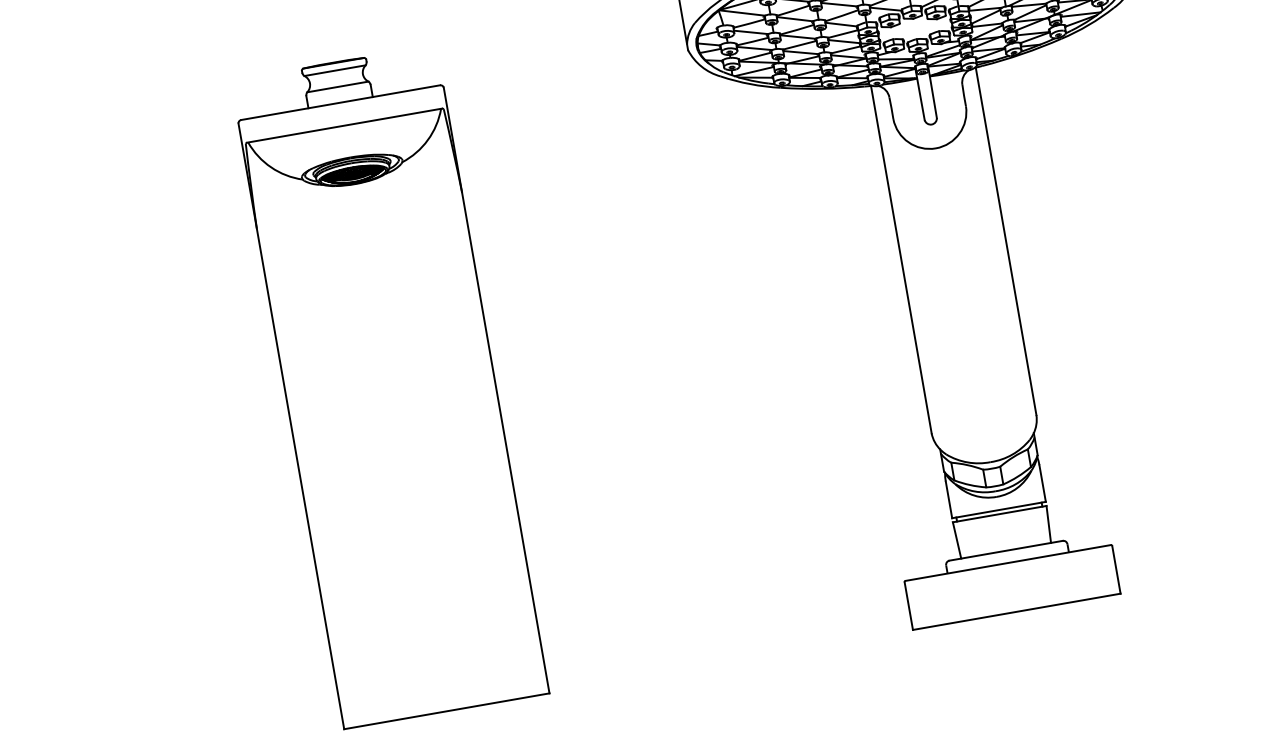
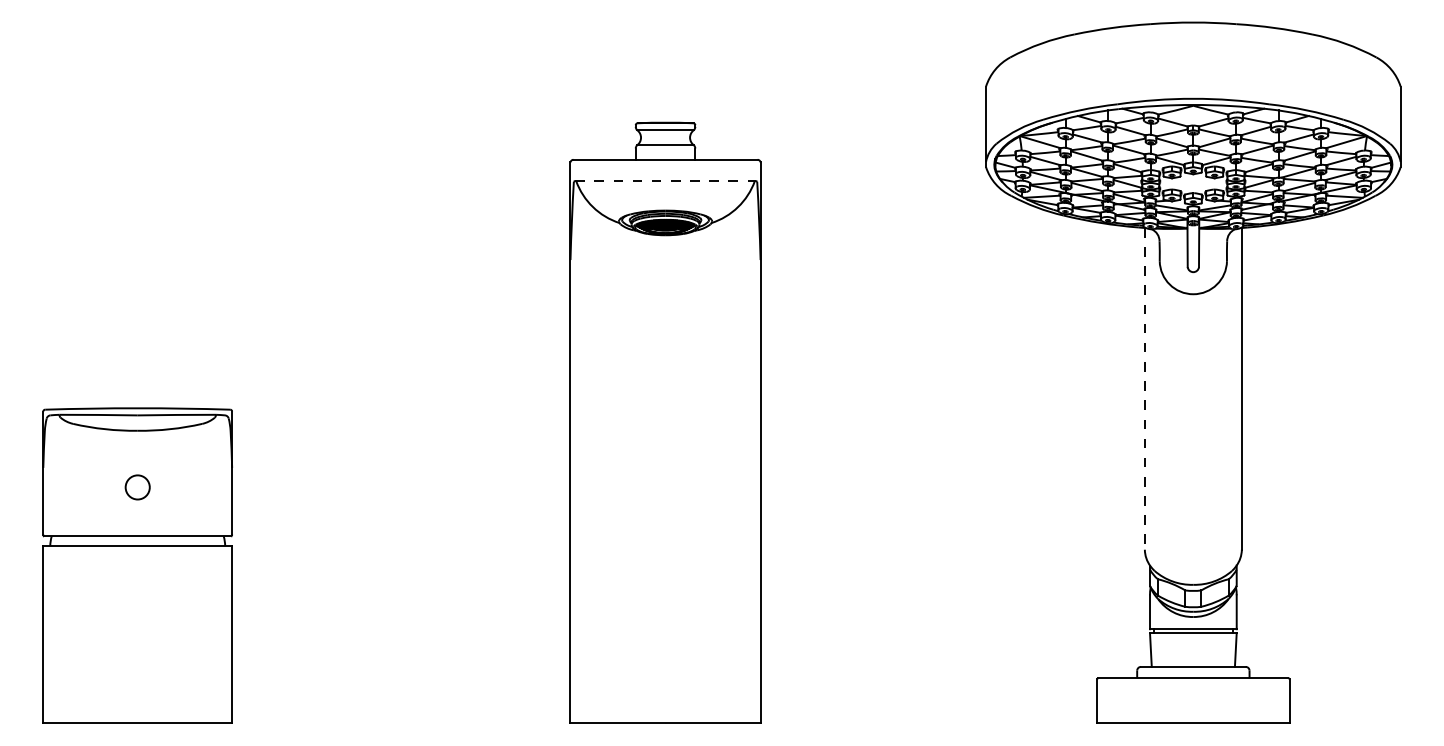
line: (345, 125) -> (666, 181), solid -> dashed
line: (900, 259) -> (1144, 388), solid -> dashed

